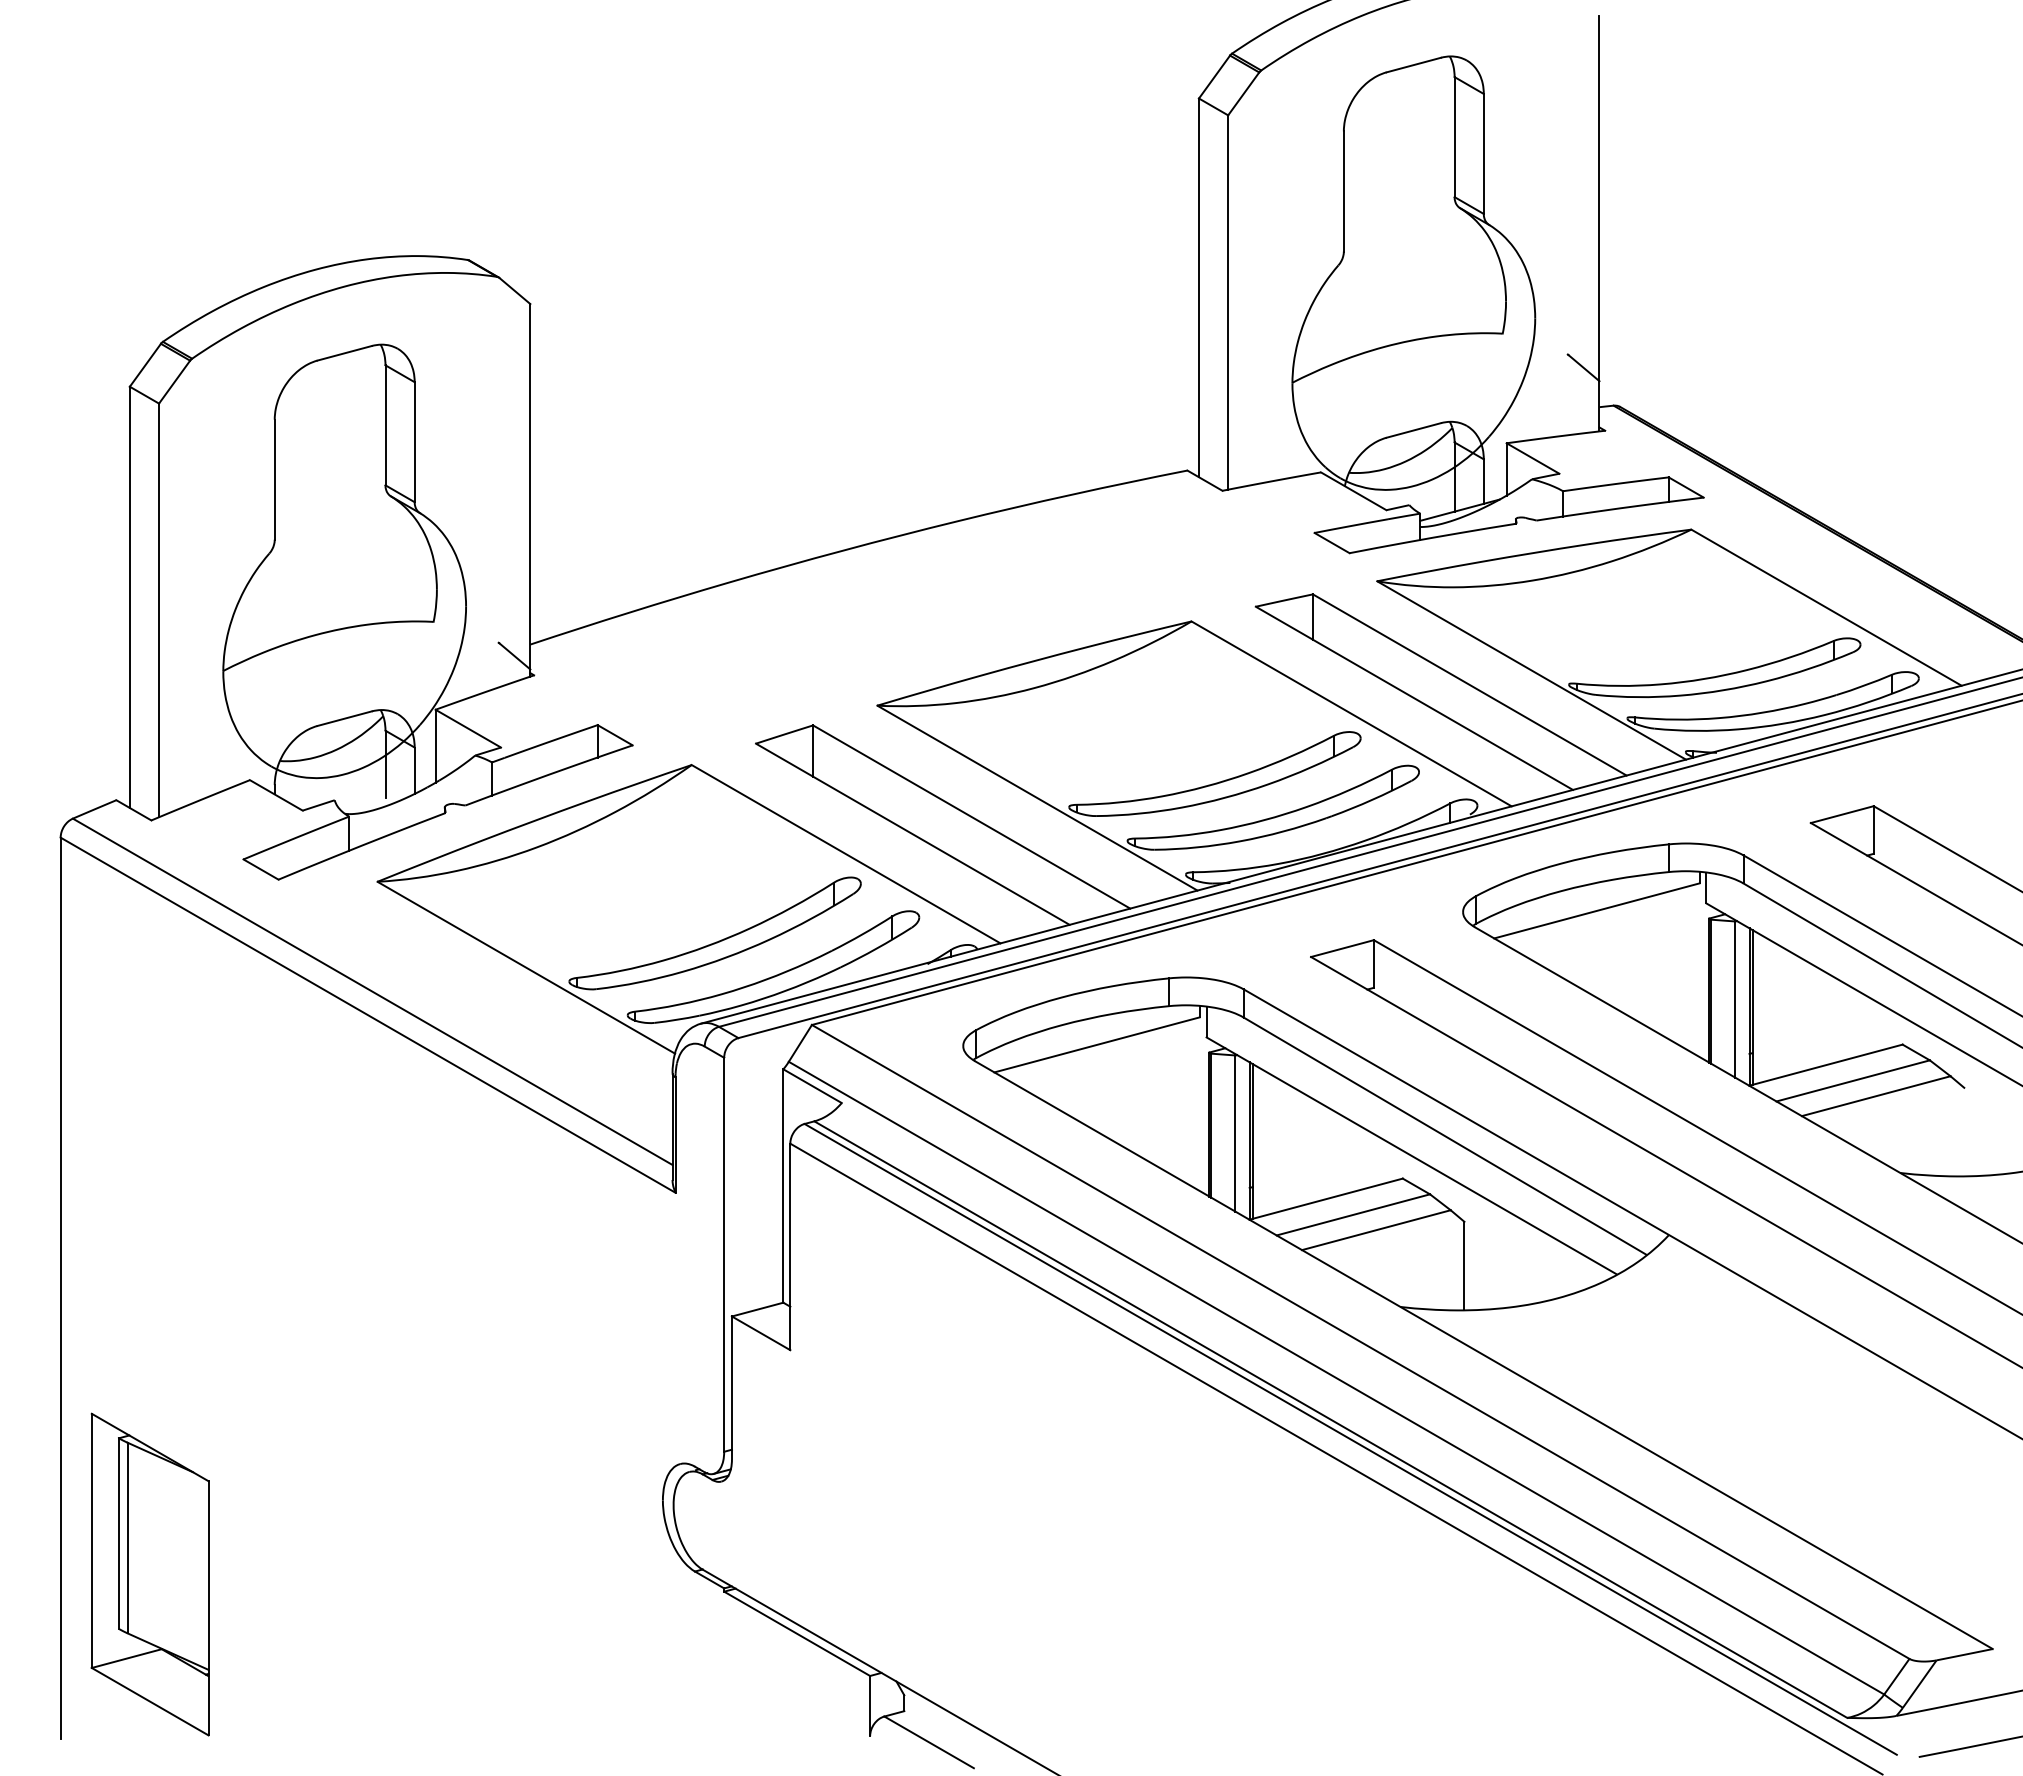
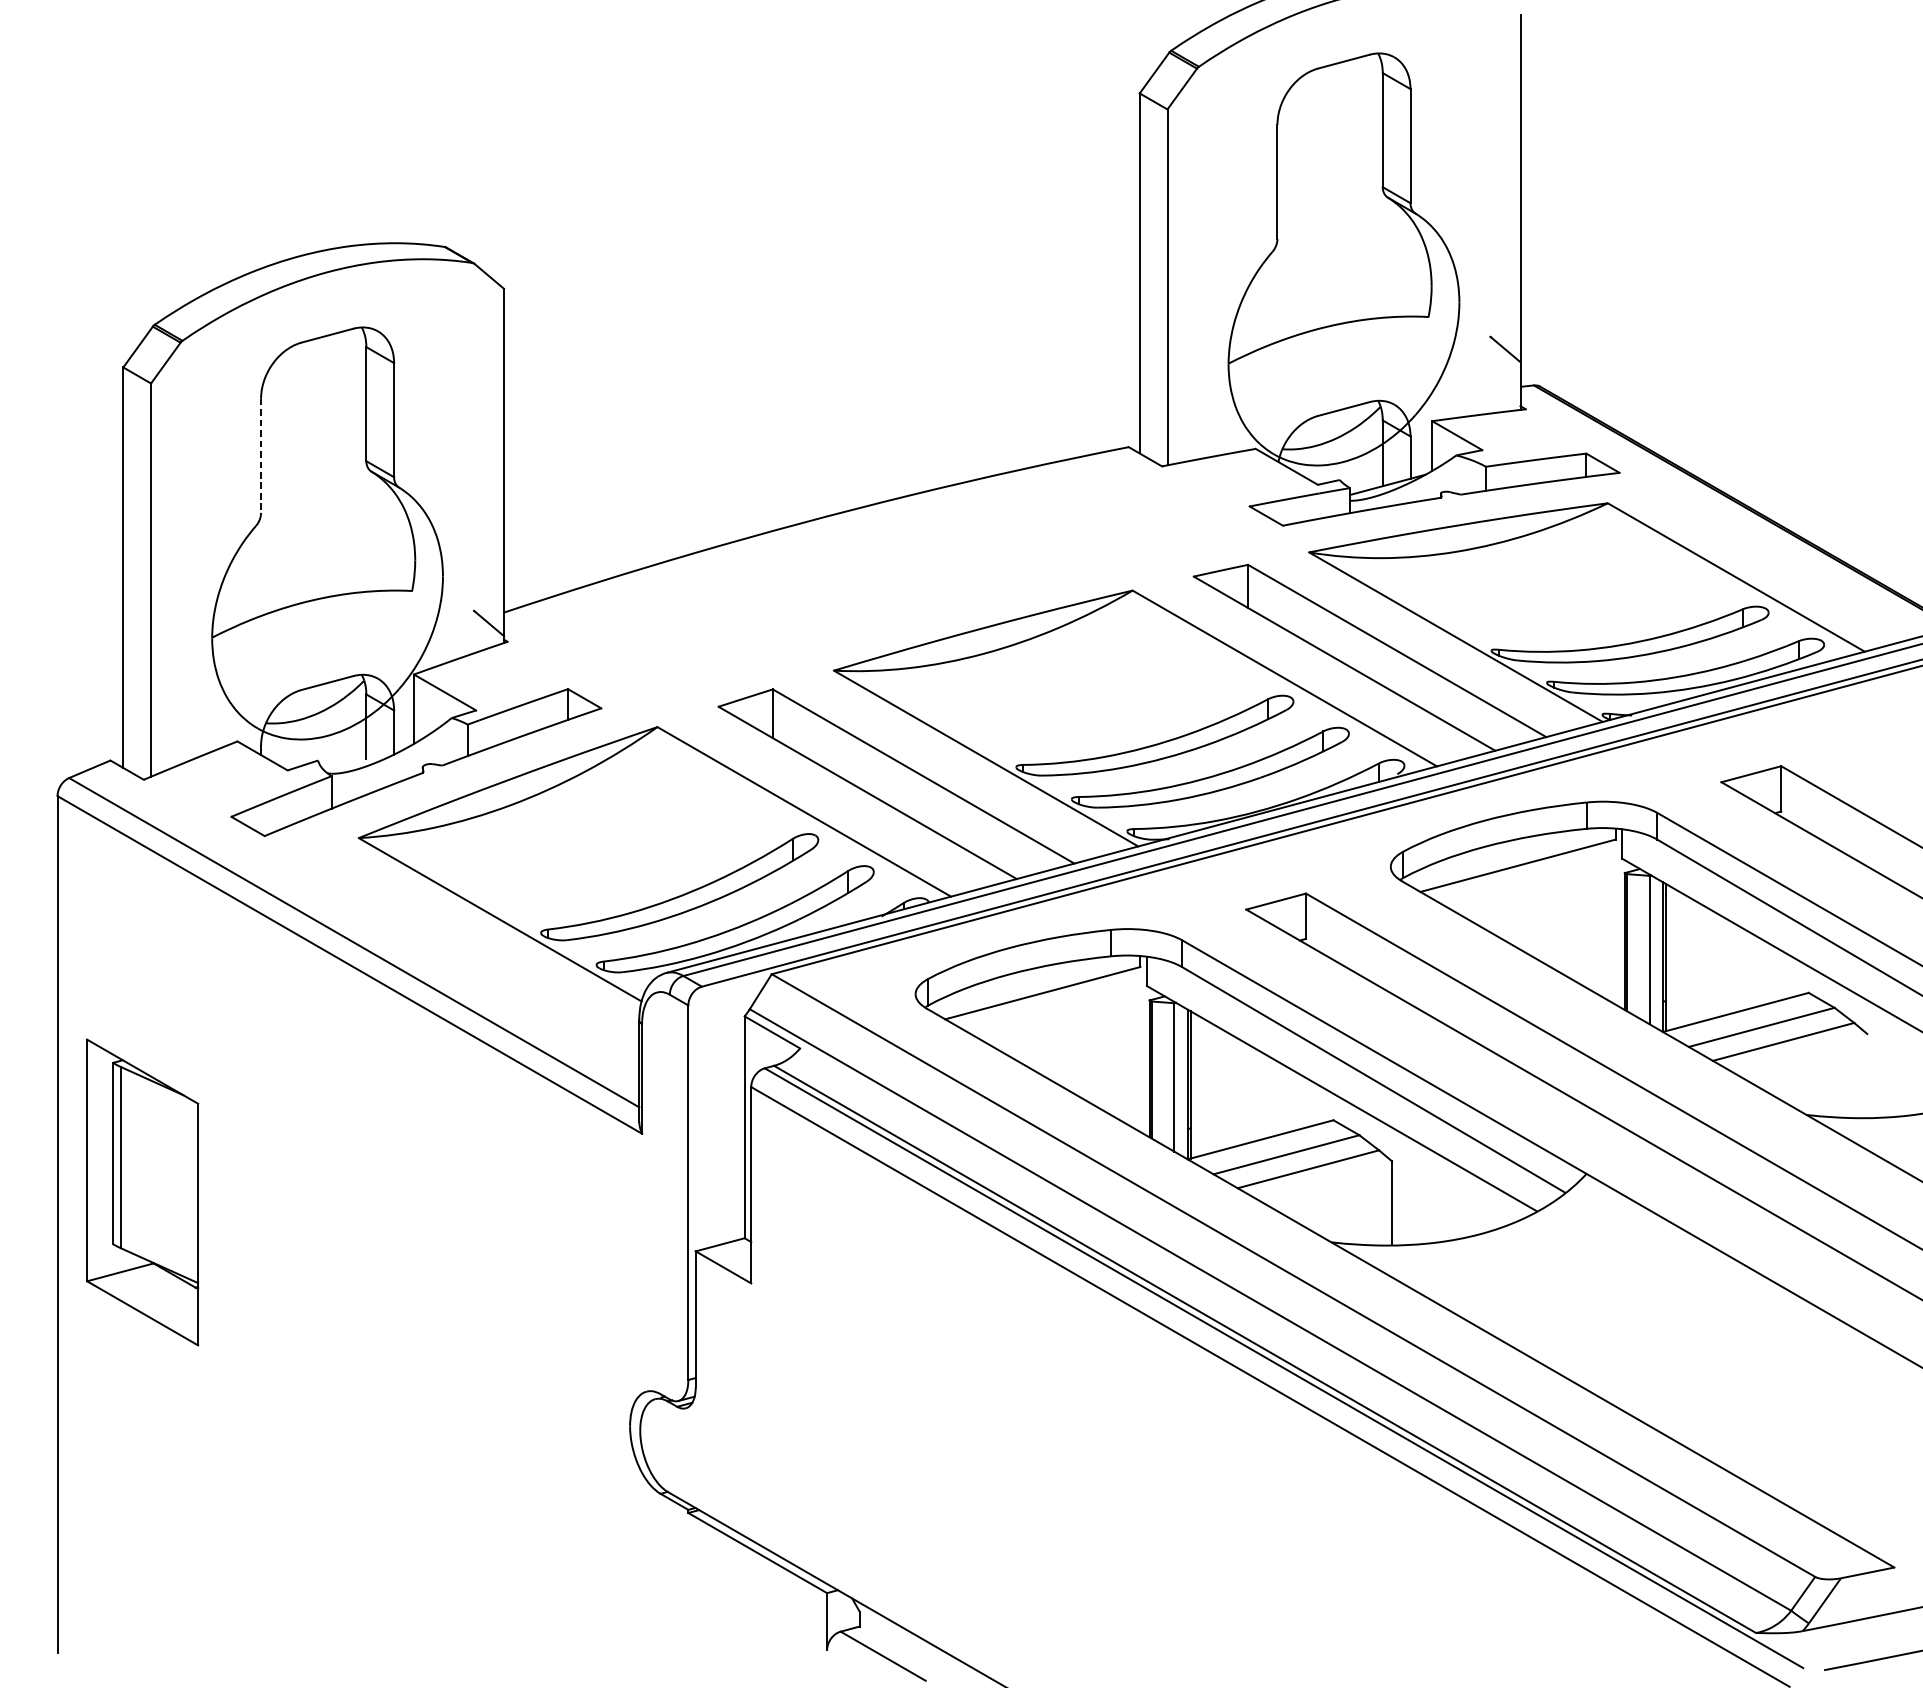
line: (274, 480) -> (260, 456), solid -> dashed
part: (149, 1574) -> (141, 1192), moved

